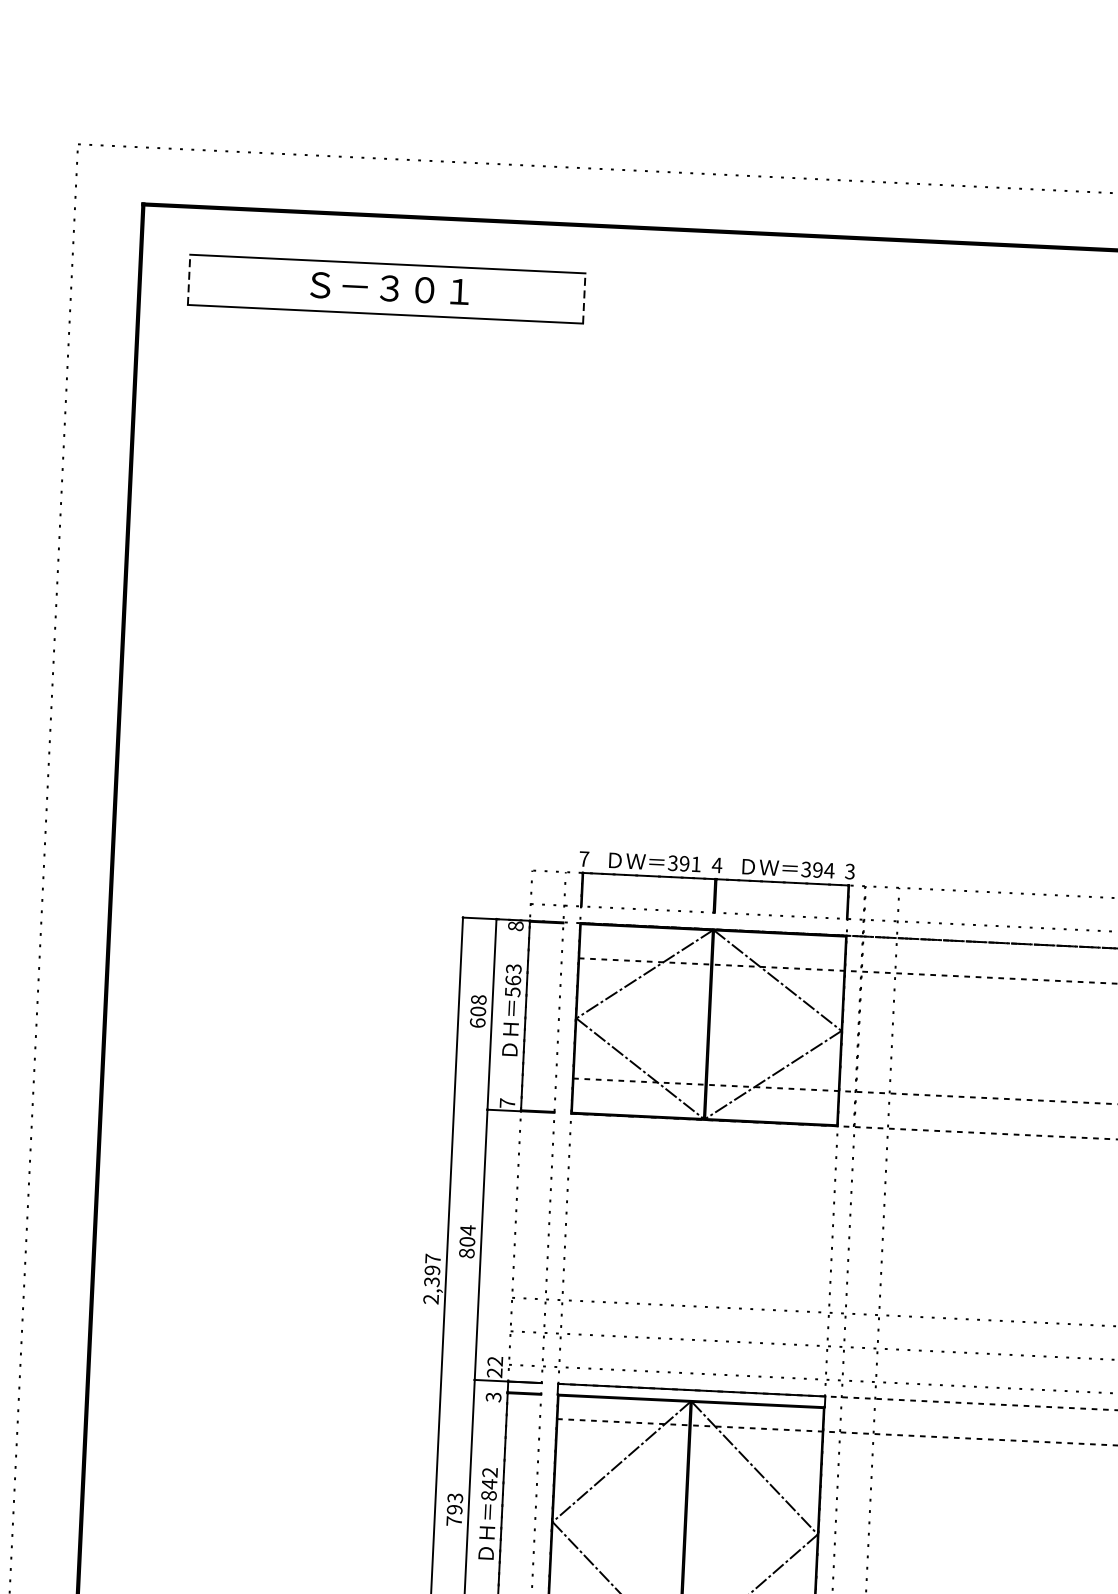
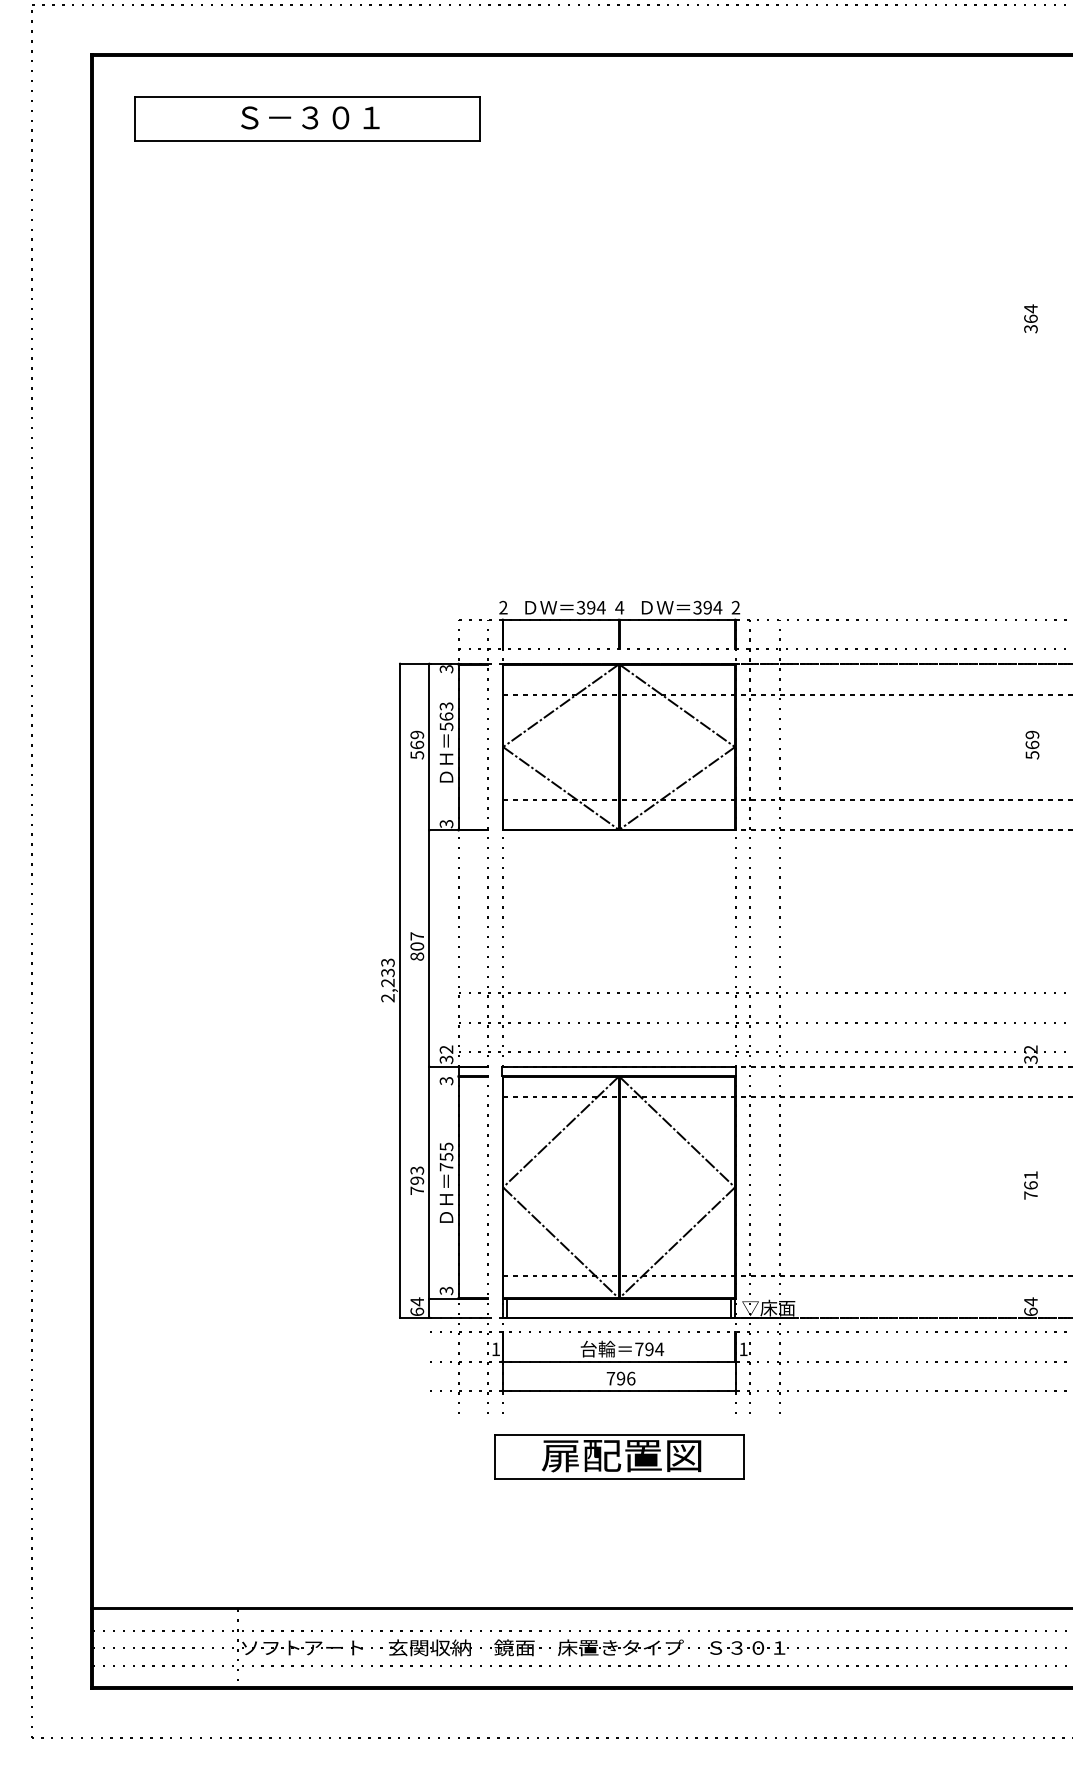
line: (188, 279) -> (134, 118), dashed -> solid
line: (584, 298) -> (480, 118), dashed -> solid
text: (584, 858) -> (503, 607), 7 -> 2
text: (695, 864) -> (600, 607), 391 -> 394
text: (849, 871) -> (735, 607), 3 -> 2
text: (515, 926) -> (446, 669), 8 -> 3
text: (478, 1010) -> (417, 744), 608 -> 569
text: (507, 1102) -> (446, 823), 7 -> 3
text: (467, 1229) -> (416, 935), 804 -> 807
text: (431, 1269) -> (387, 972), 2,397 -> 2,233
text: (494, 1372) -> (446, 1059), 22 -> 32
text: (489, 1483) -> (446, 1156), 842 -> 755

